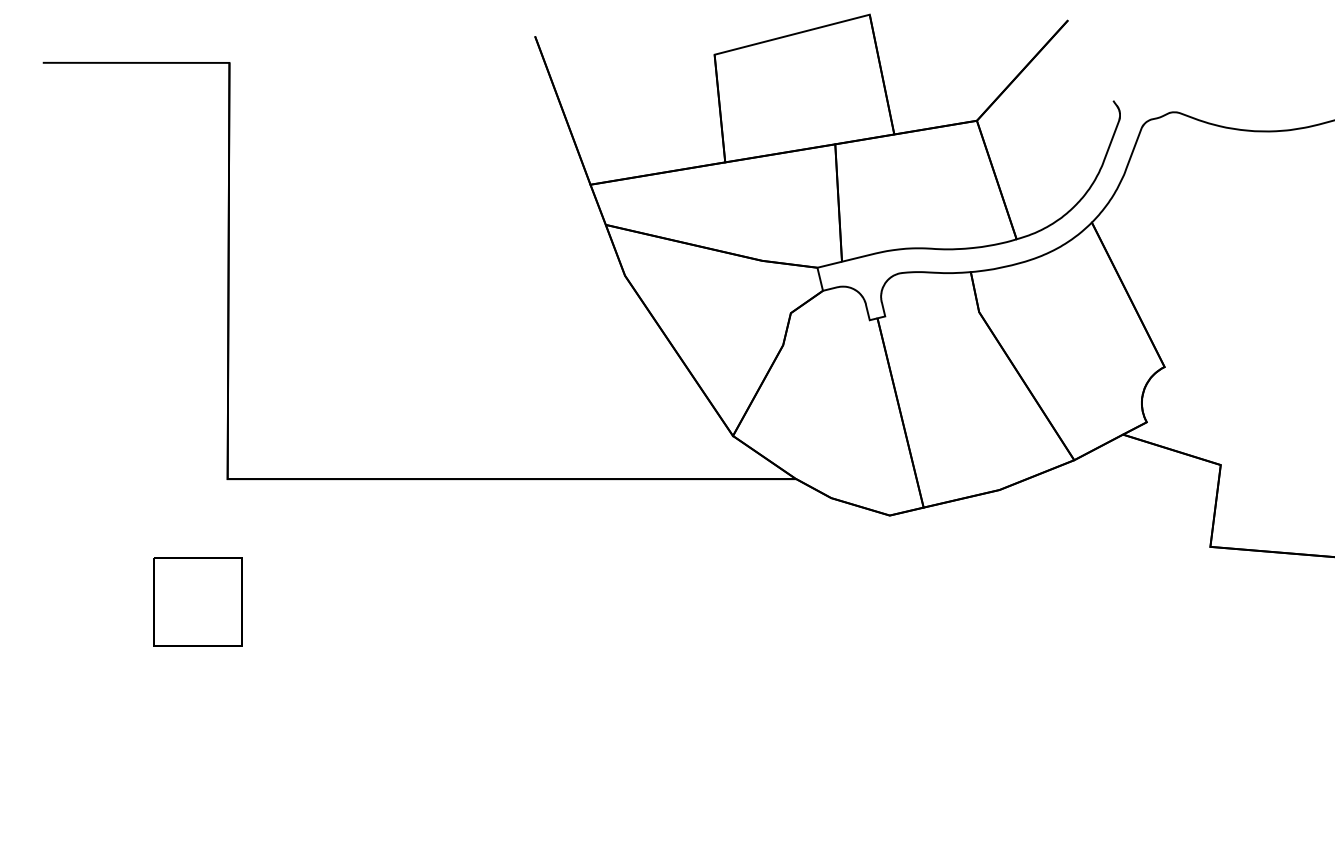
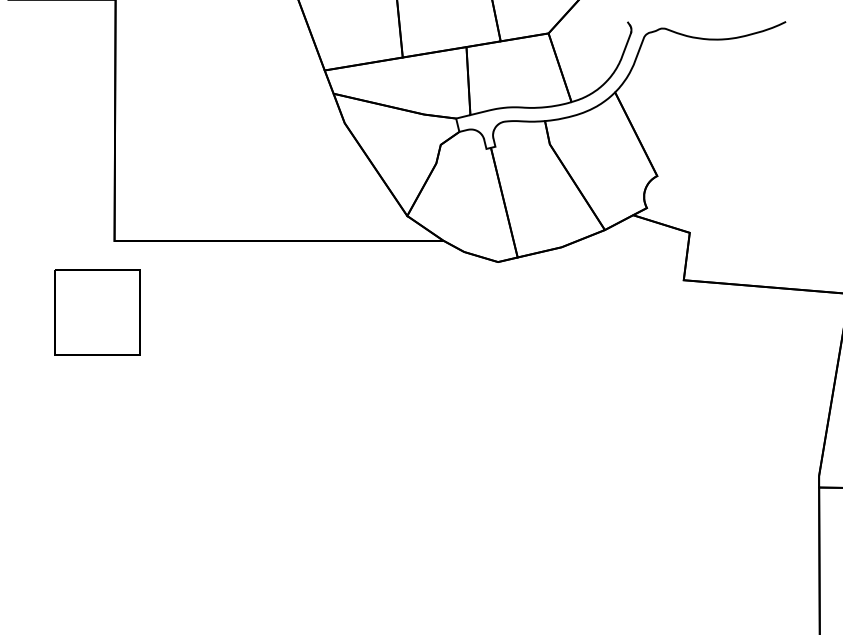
part: (198, 602) -> (97, 312), size x1.67

